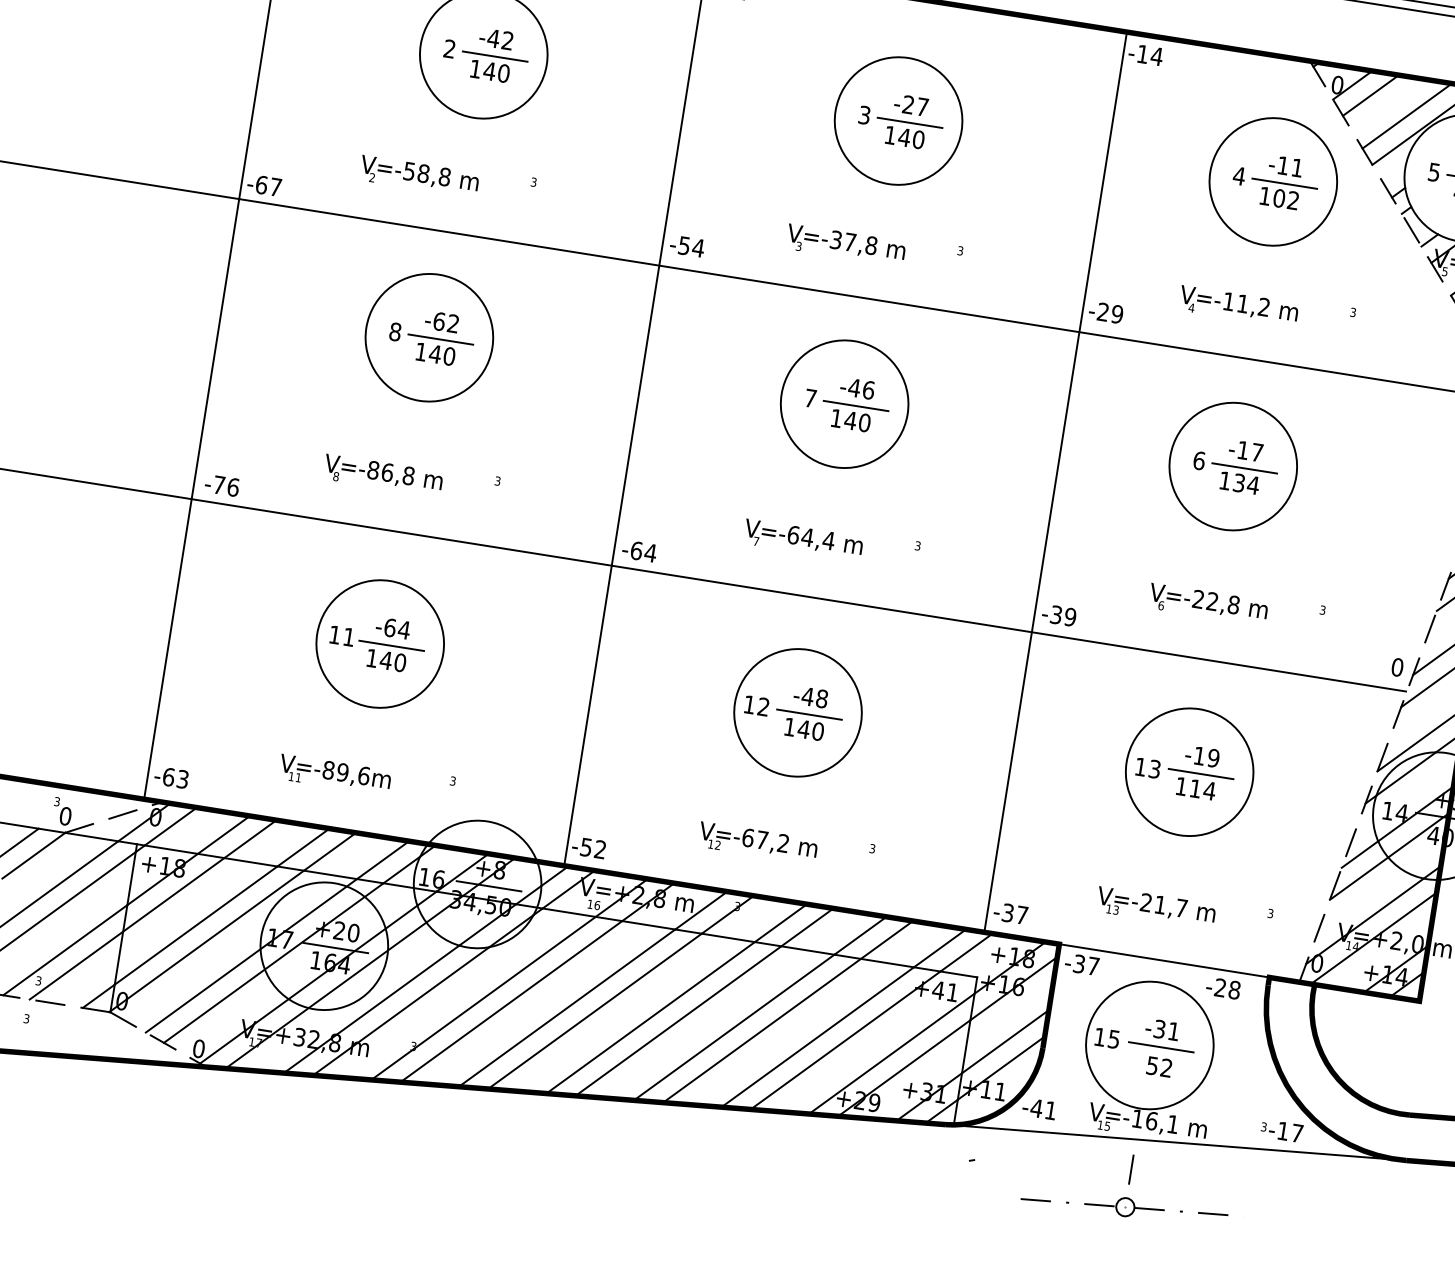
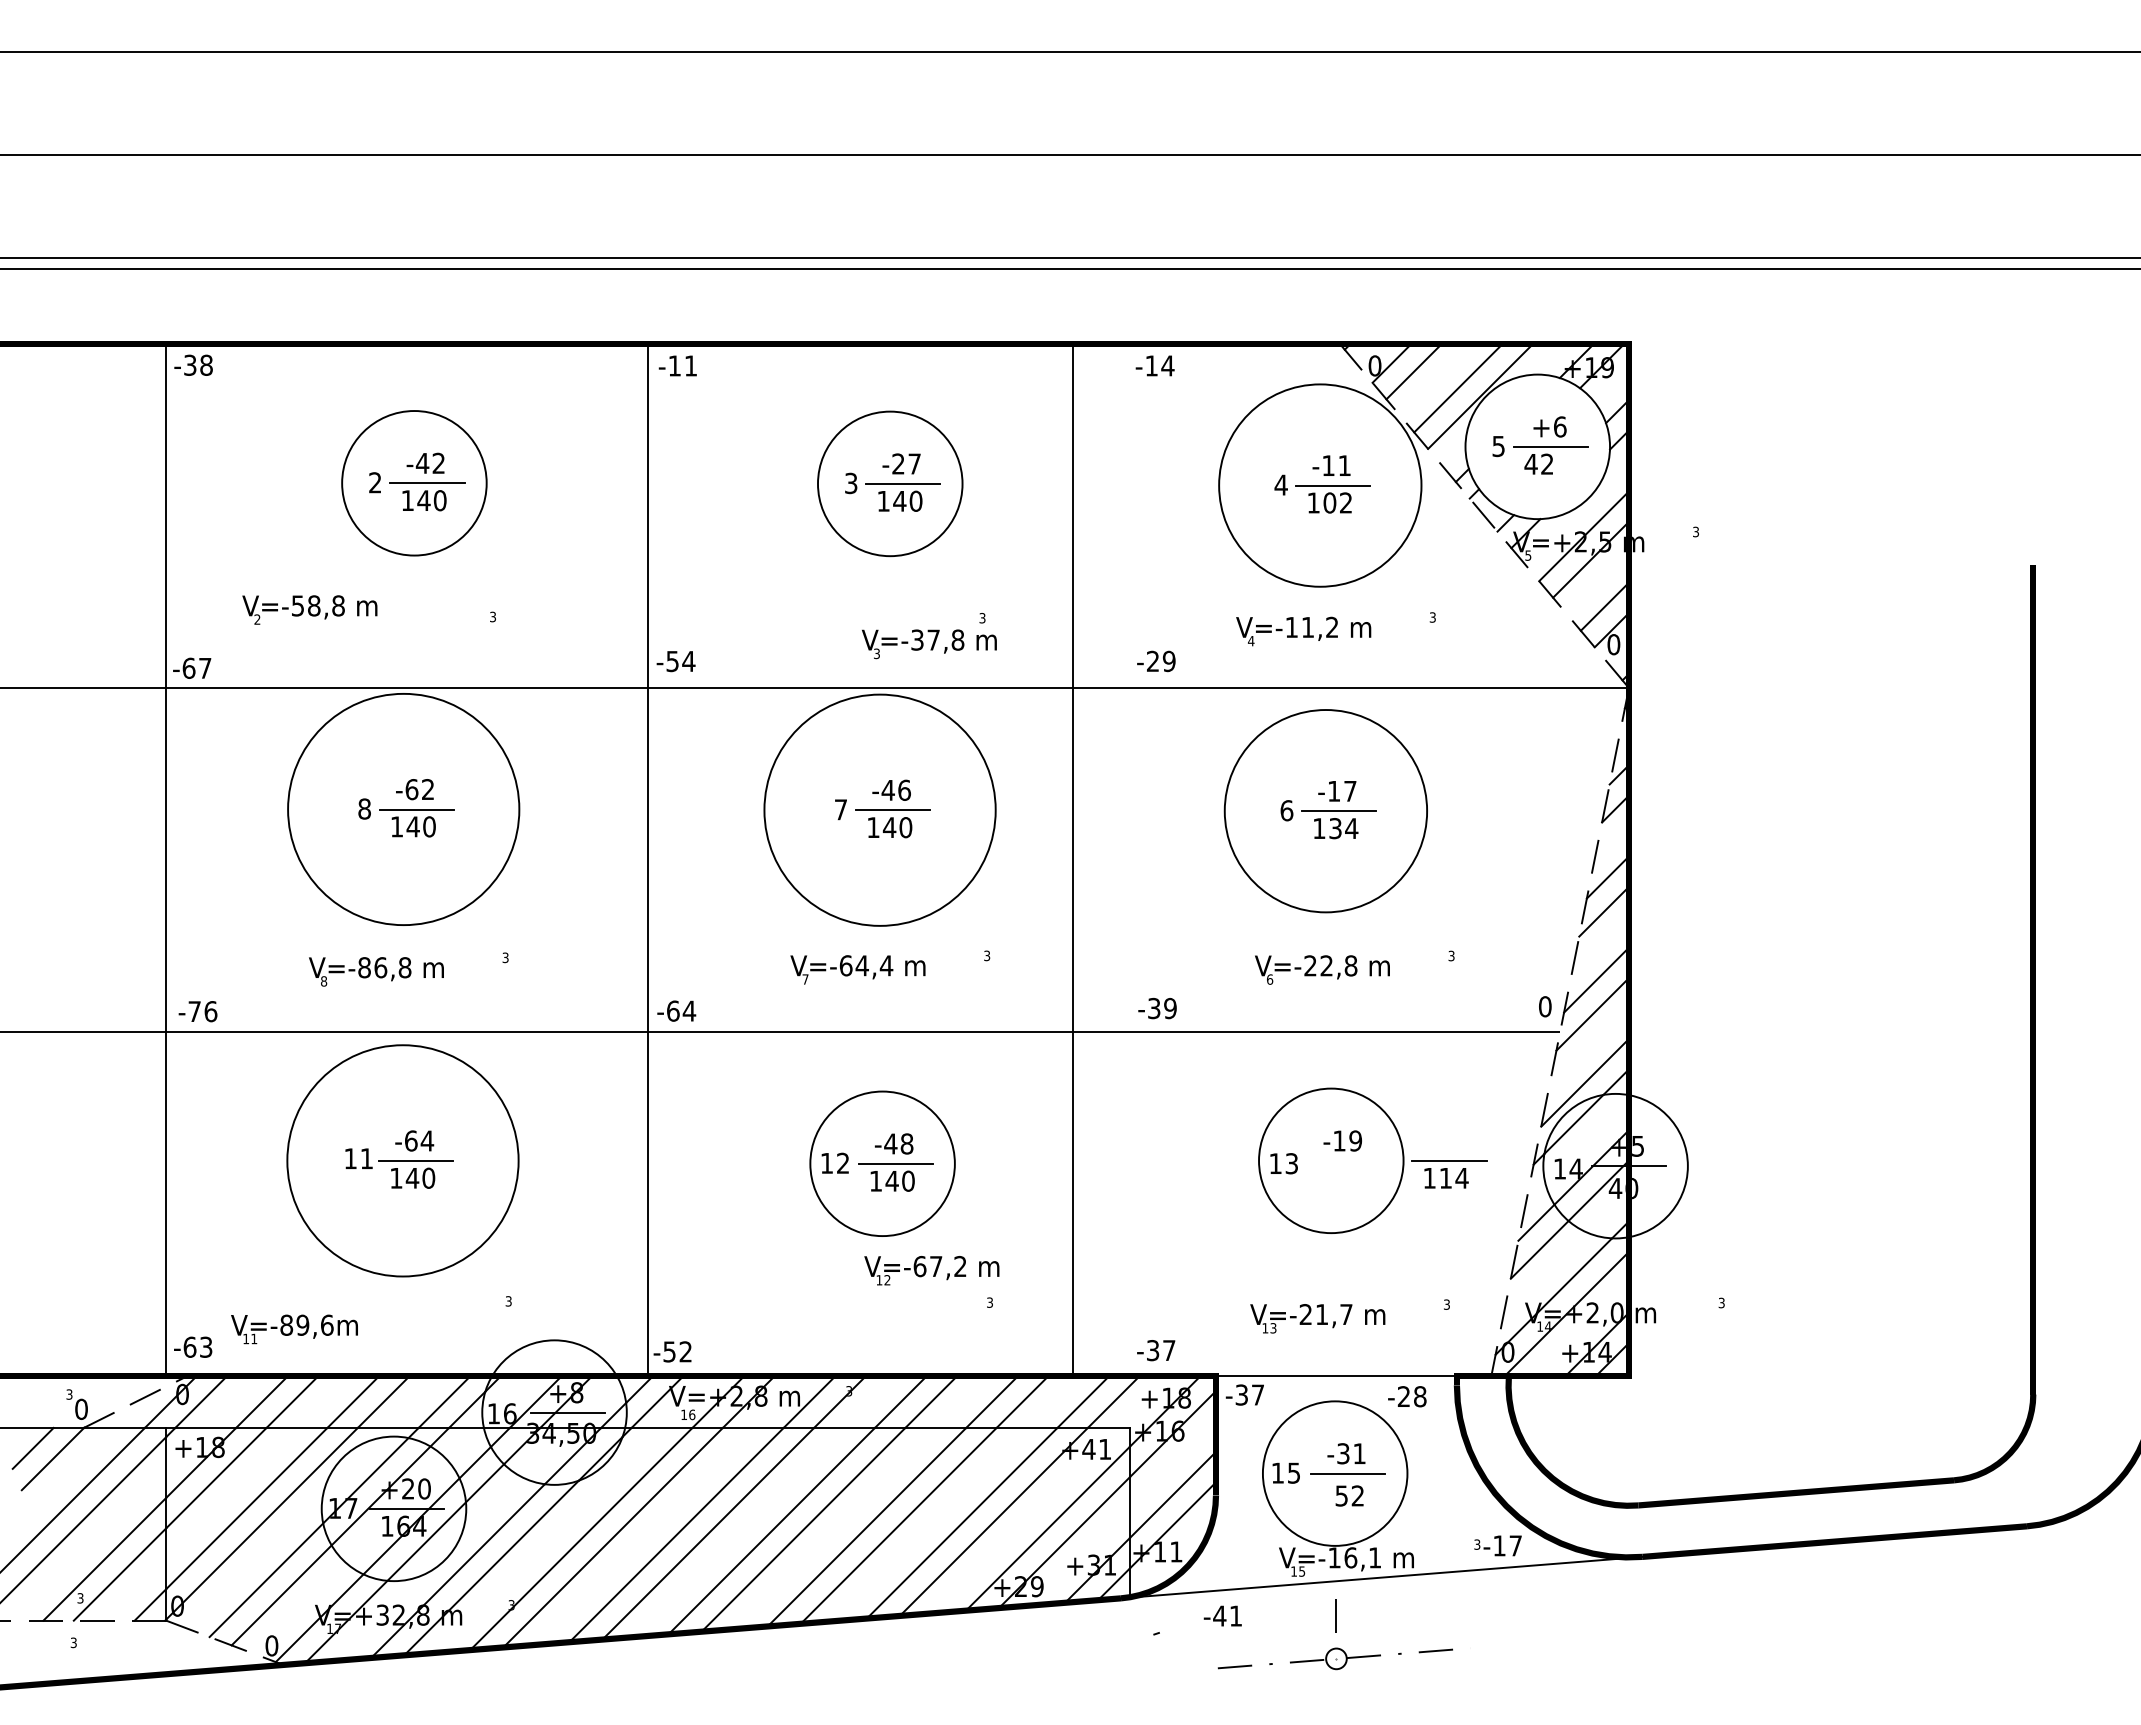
text: (419, 176) -> (309, 609), moved
circle: (1273, 181) -> (1320, 485), size x1.4
text: (846, 245) -> (929, 644), moved
circle: (429, 337) -> (403, 809), size x1.6
circle: (844, 403) -> (879, 809), size x1.6
circle: (1232, 465) -> (1325, 810), size x1.4
line: (1055, 481) -> (1072, 859), moved
circle: (379, 643) -> (402, 1160), size x1.6
text: (334, 775) -> (294, 1329), moved
part: (1199, 785) -> (1449, 1174), moved
text: (757, 842) -> (931, 1270), moved
text: (1039, 1108) -> (1222, 1615), moved

